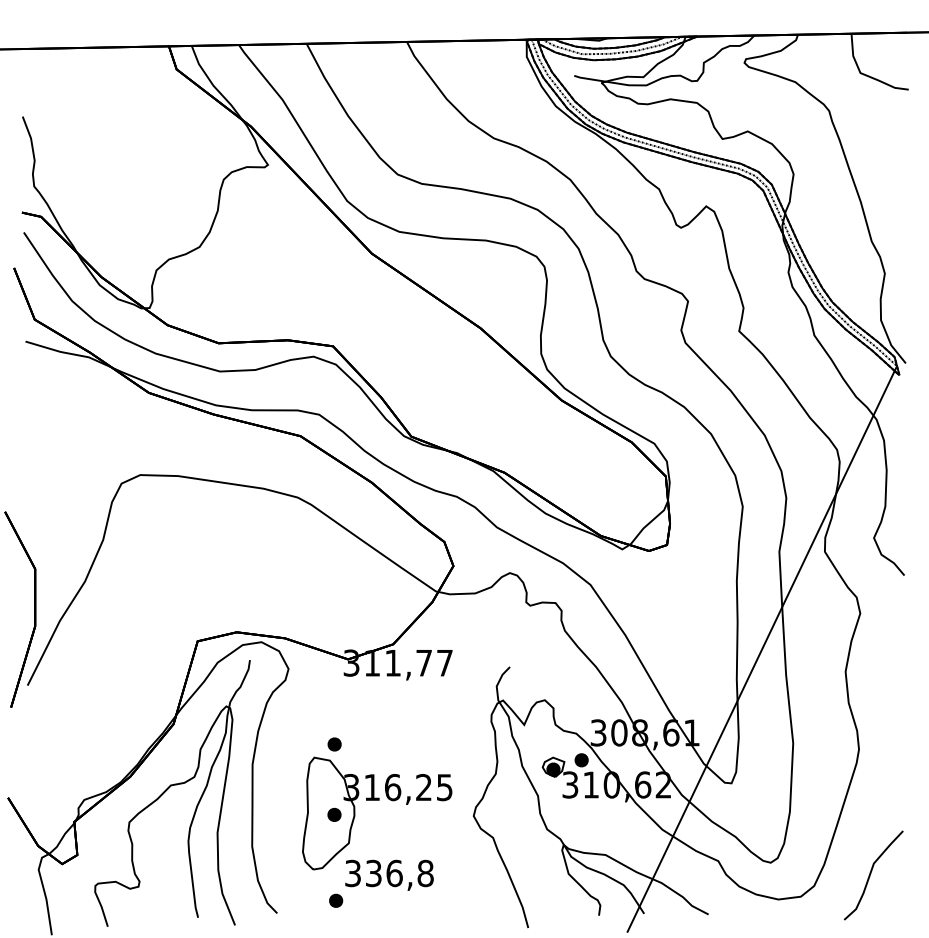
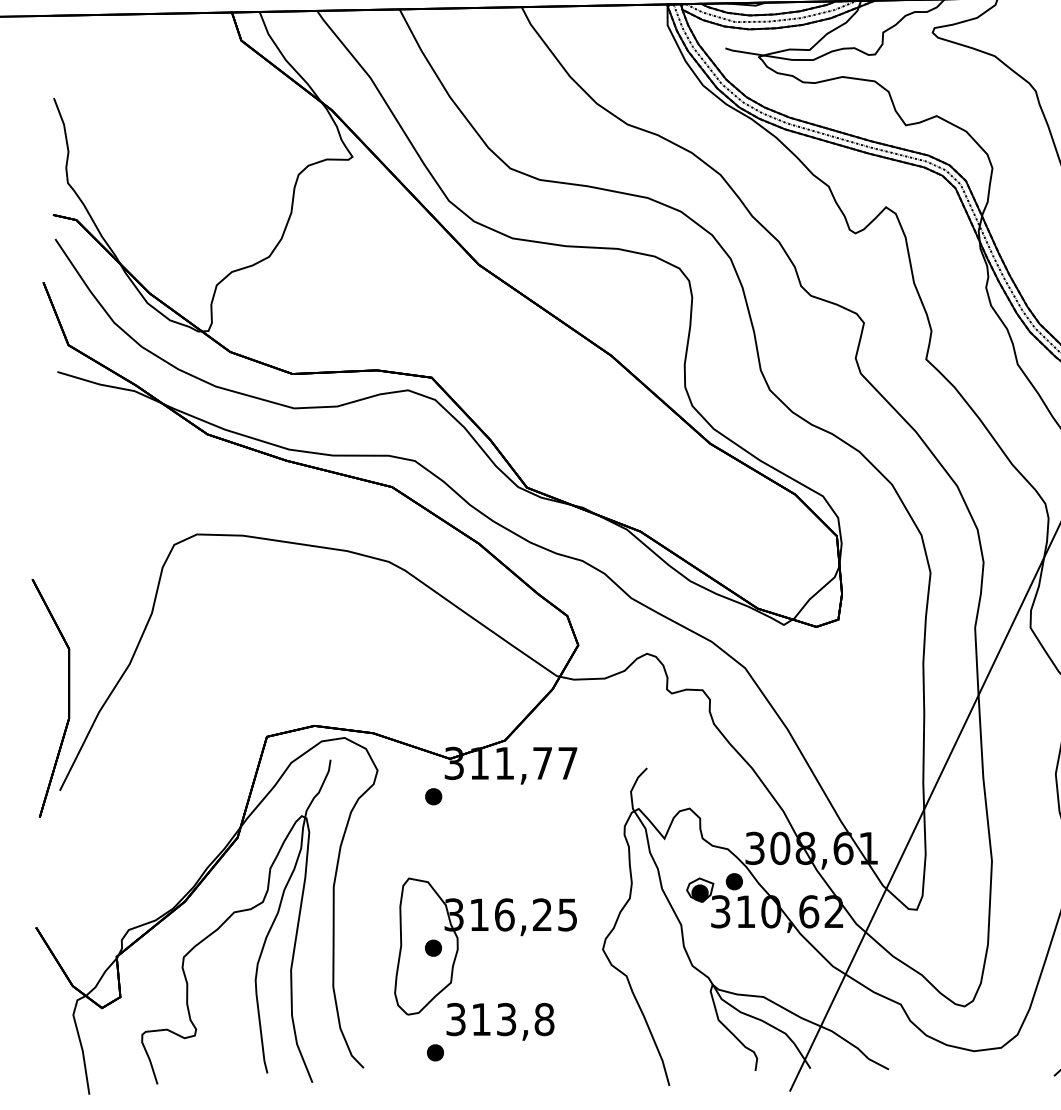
part: (334, 744) -> (433, 796), moved
text: (384, 873) -> (494, 1019), 336,8 -> 313,8

